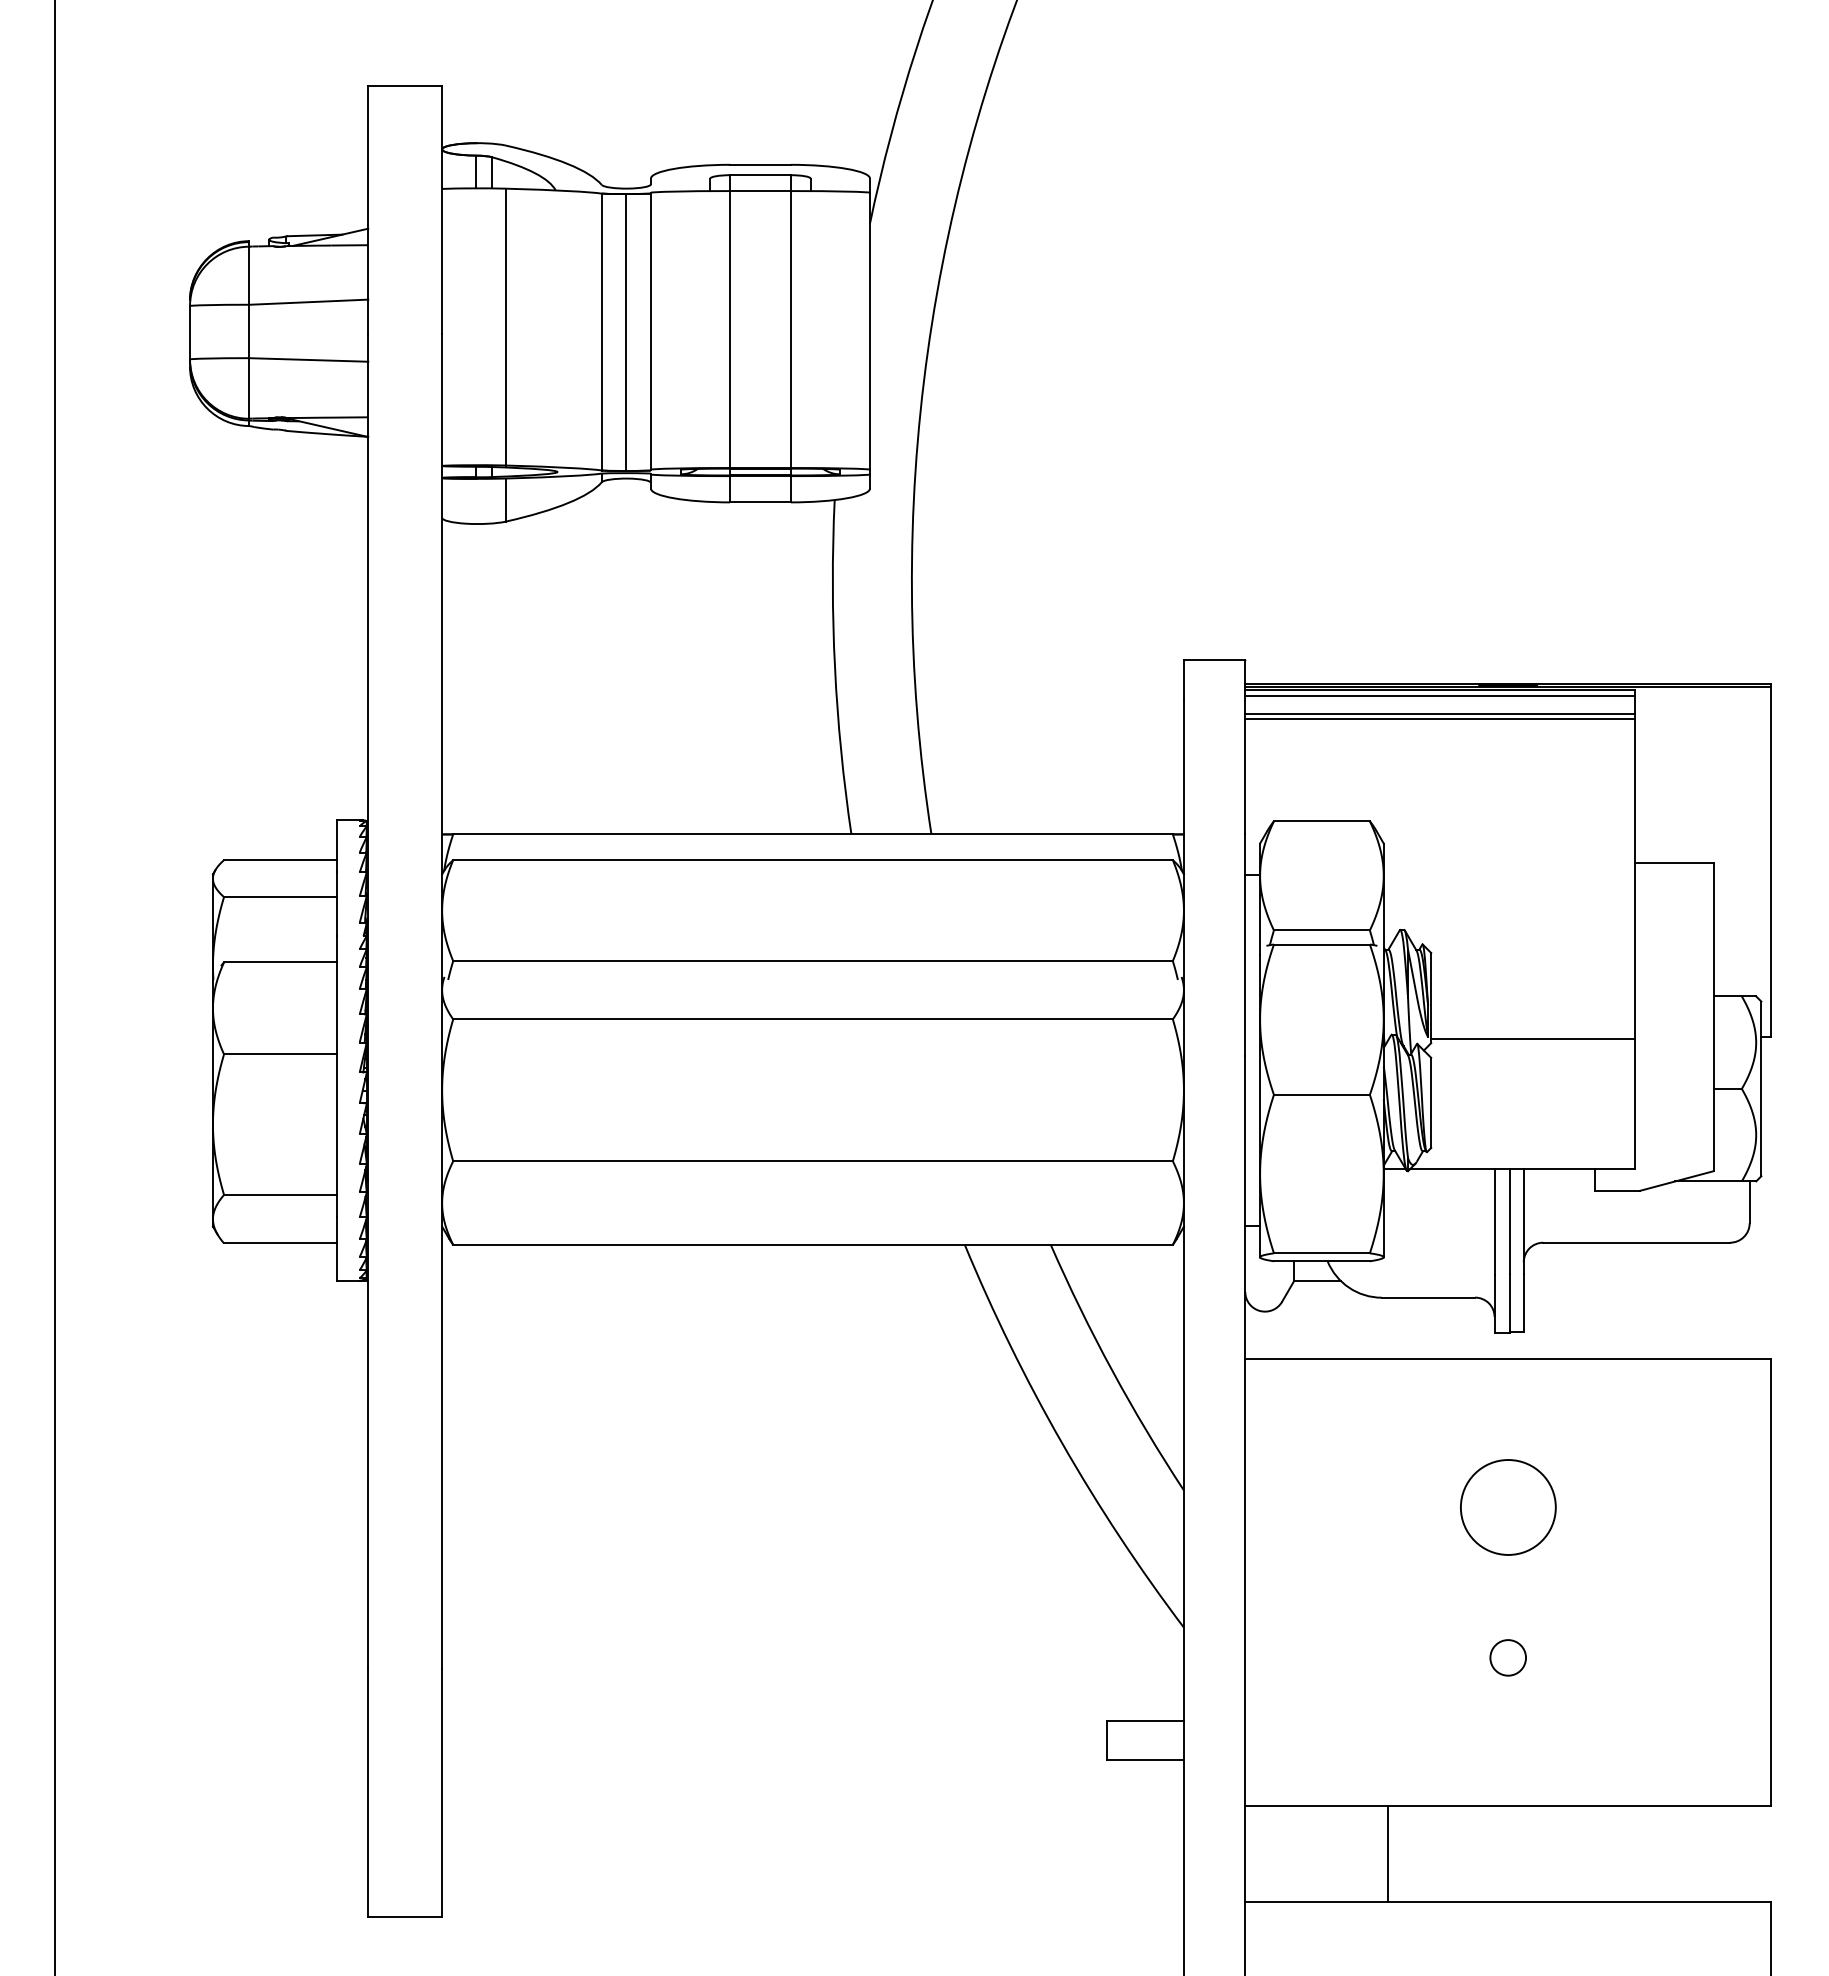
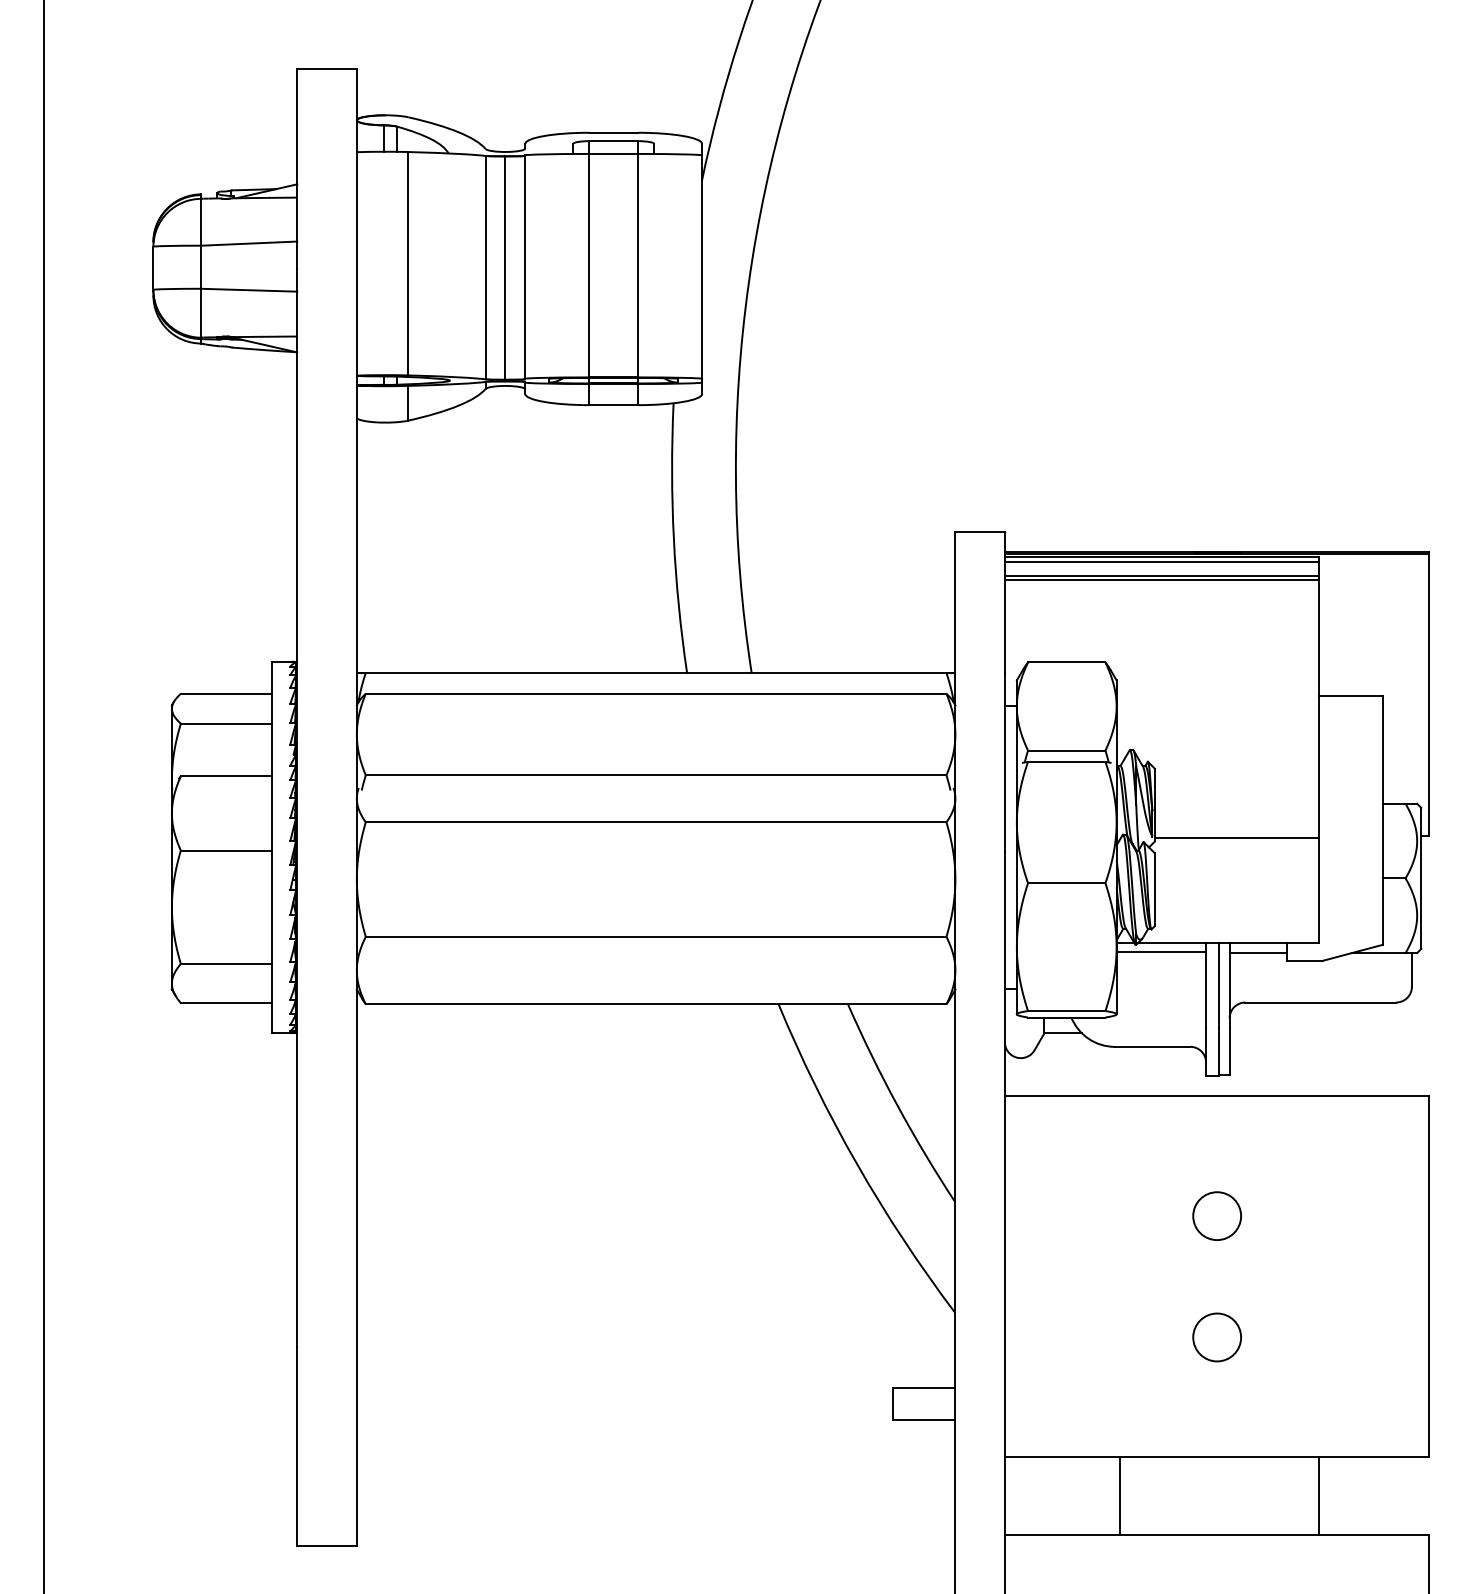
line: (1438, 1180) -> (1160, 952), added
line: (1559, 1181) -> (1258, 953), added
circle: (1508, 1507) -> (1217, 1216), size x0.62
circle: (1507, 1657) -> (1216, 1337), size x1.67
line: (1634, 1854) -> (1318, 1496), added

